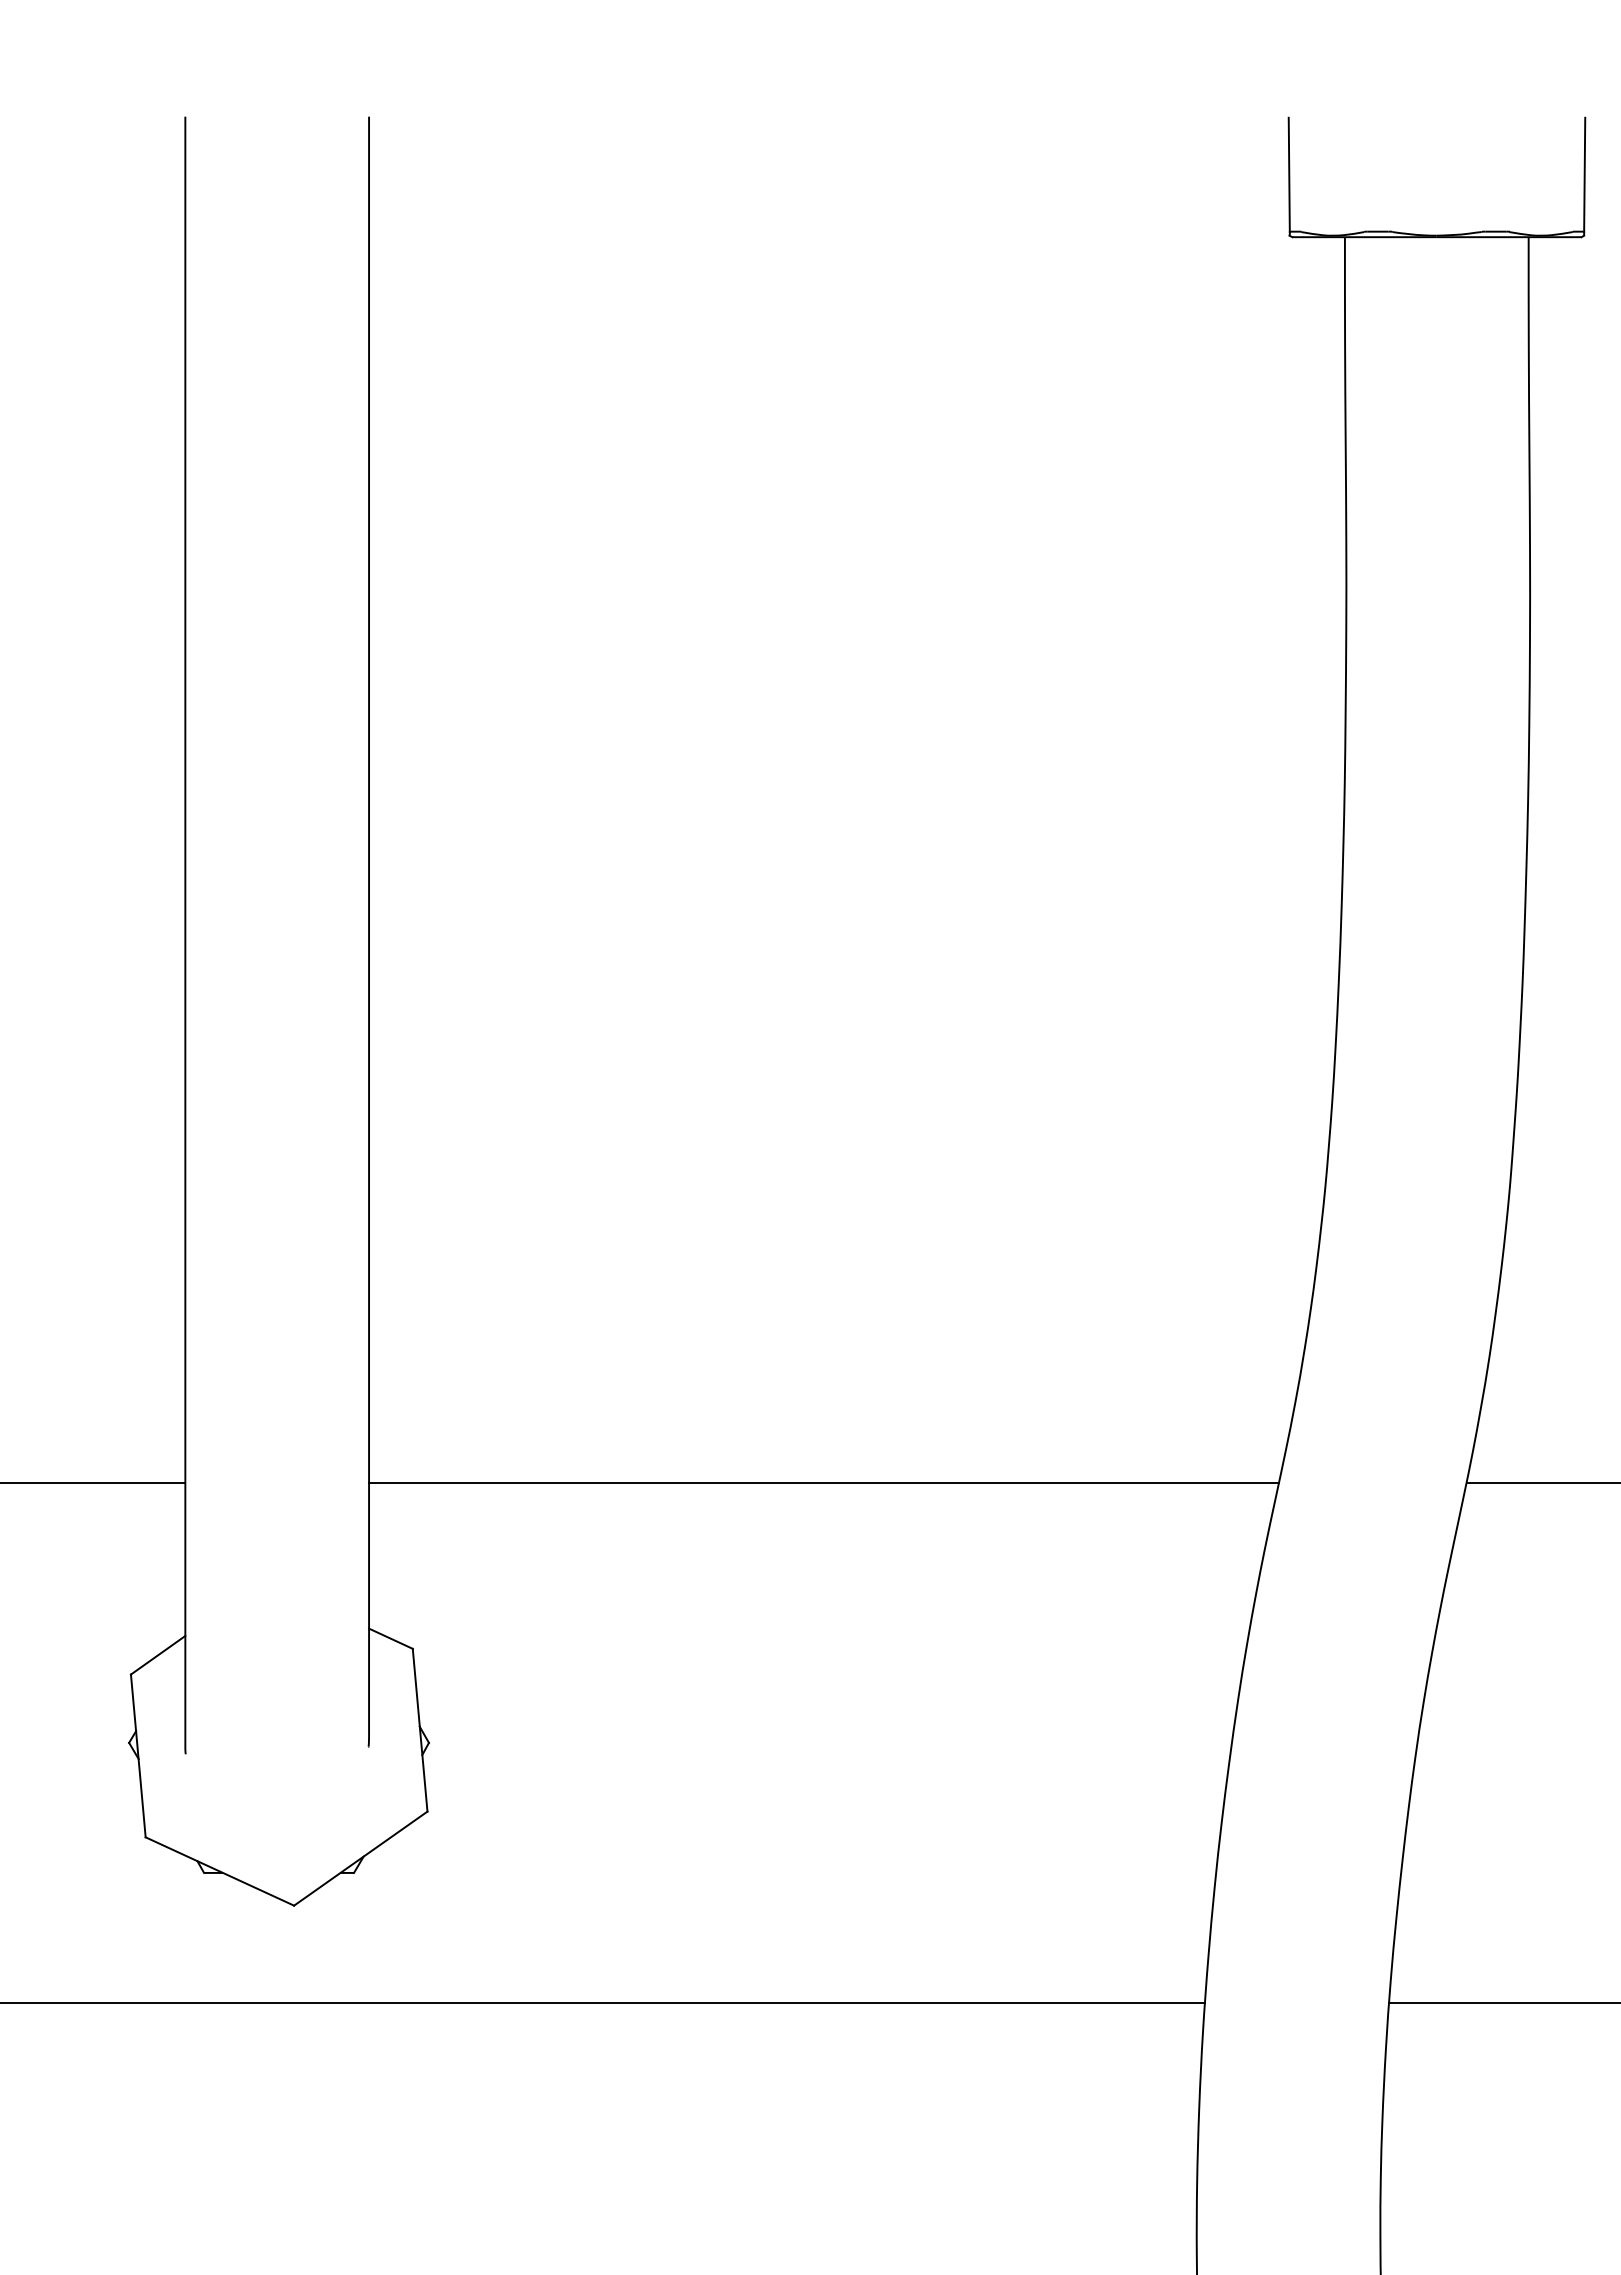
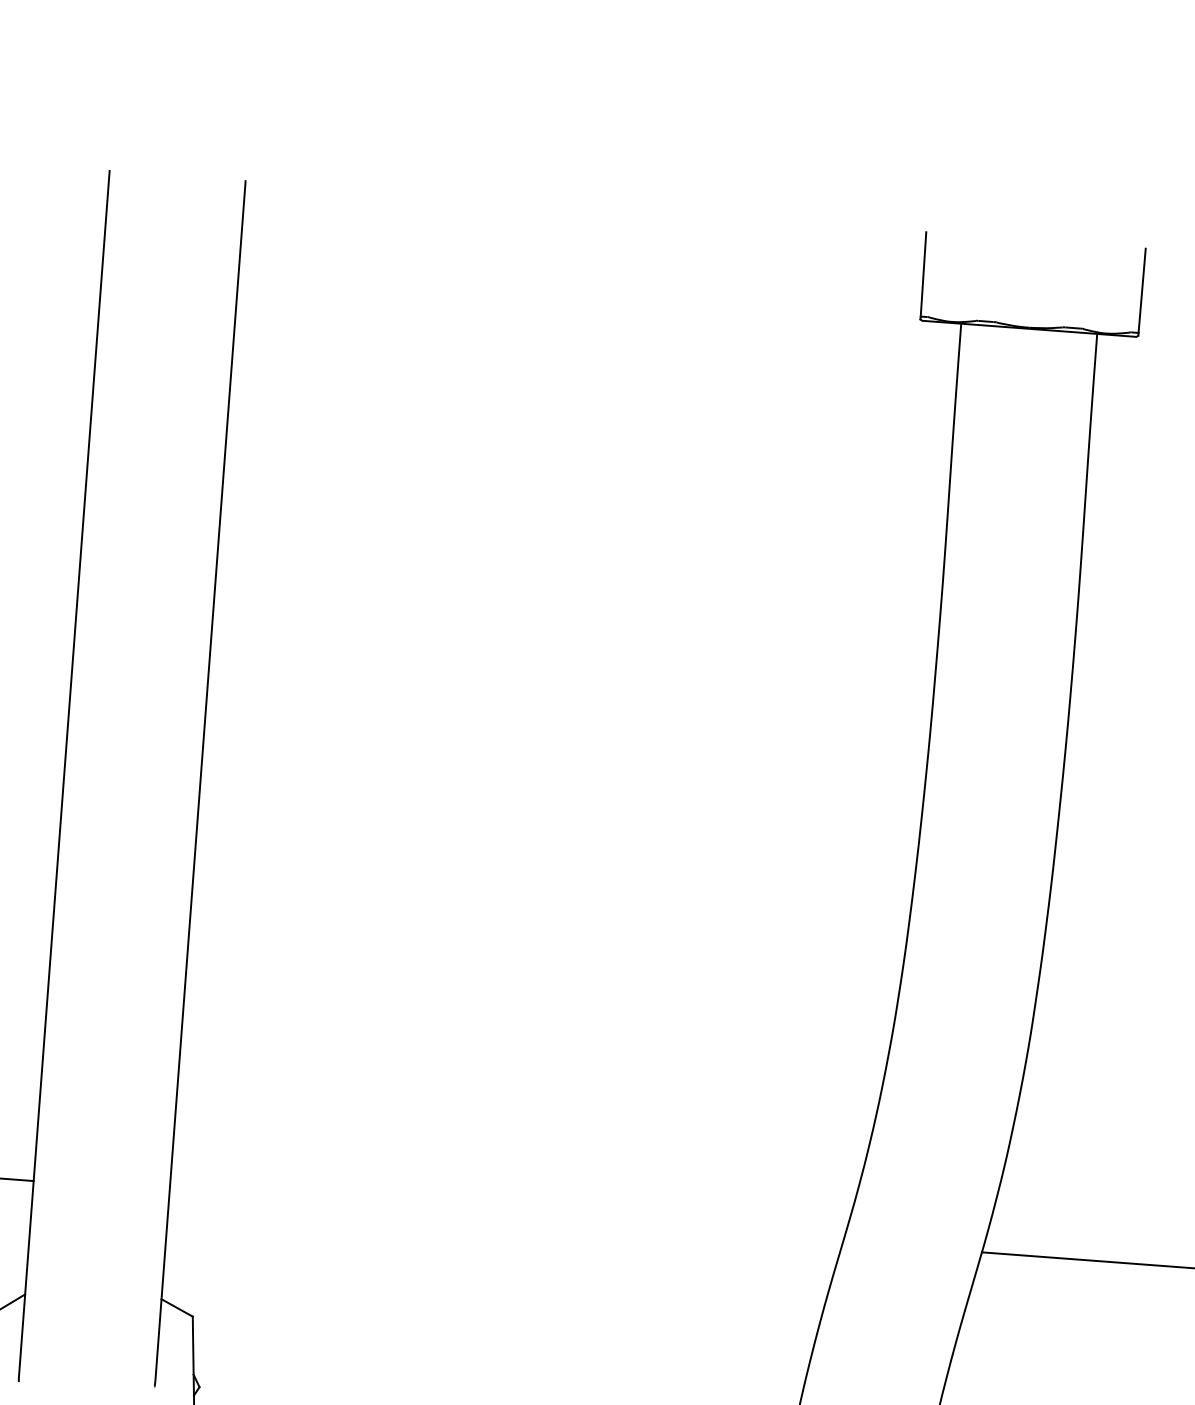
line: (823, 1482) -> (506, 1216), removed

